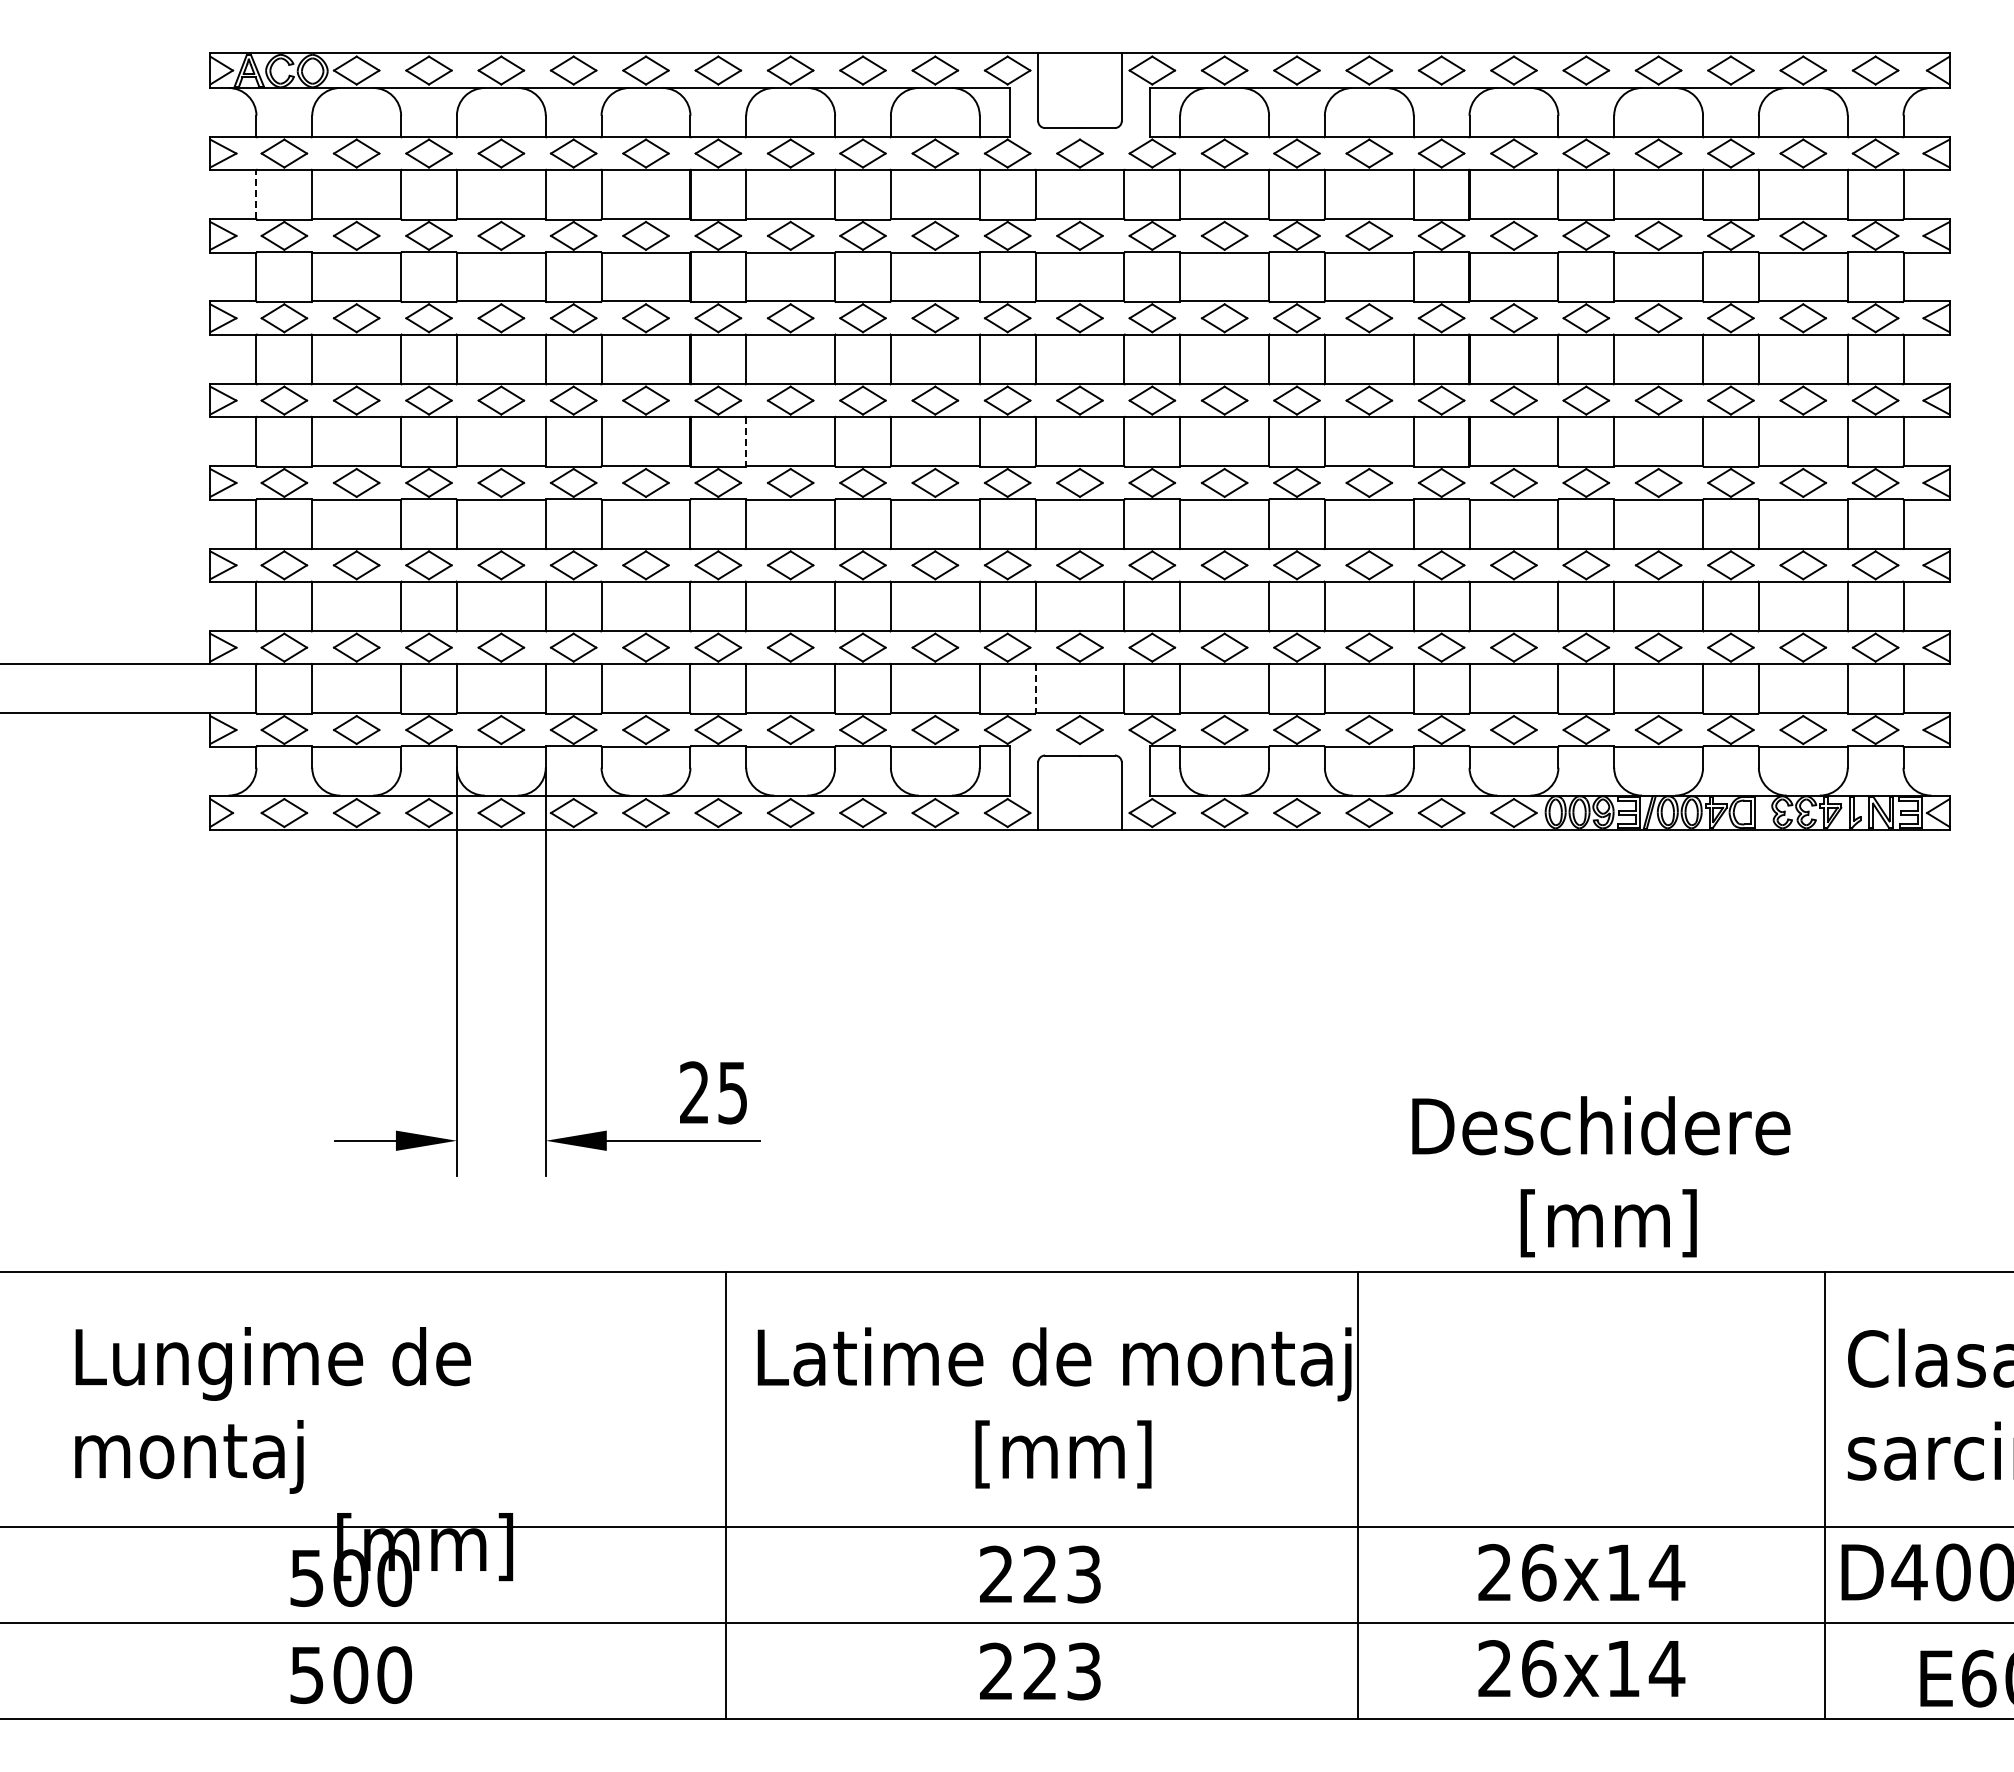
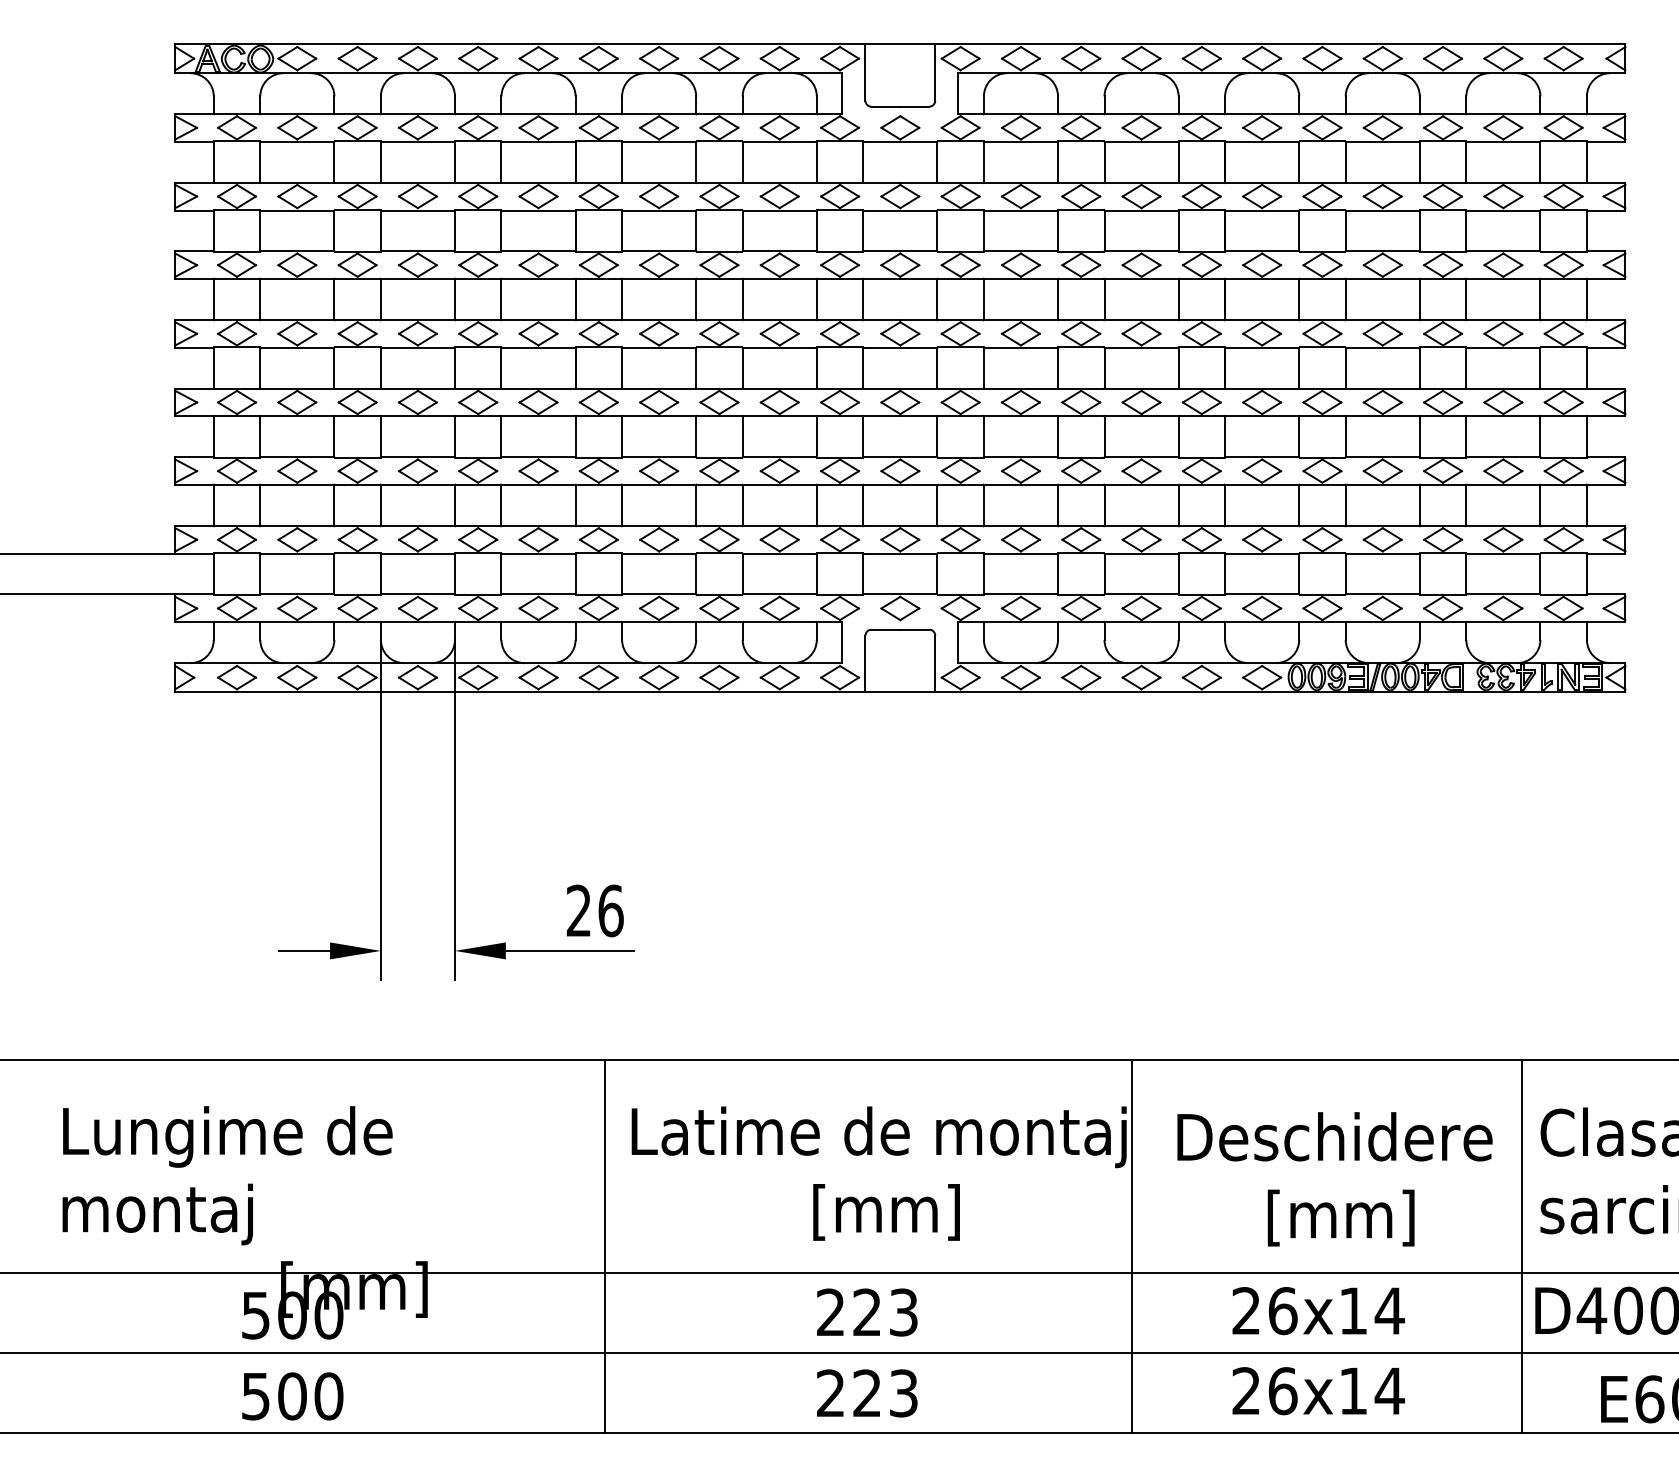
line: (256, 194) -> (213, 161), dashed -> solid
line: (746, 442) -> (622, 368), dashed -> solid
line: (1035, 689) -> (863, 574), dashed -> solid
text: (733, 1092) -> (611, 910), 25 -> 26
text: (1601, 1176) -> (1335, 1179), moved

